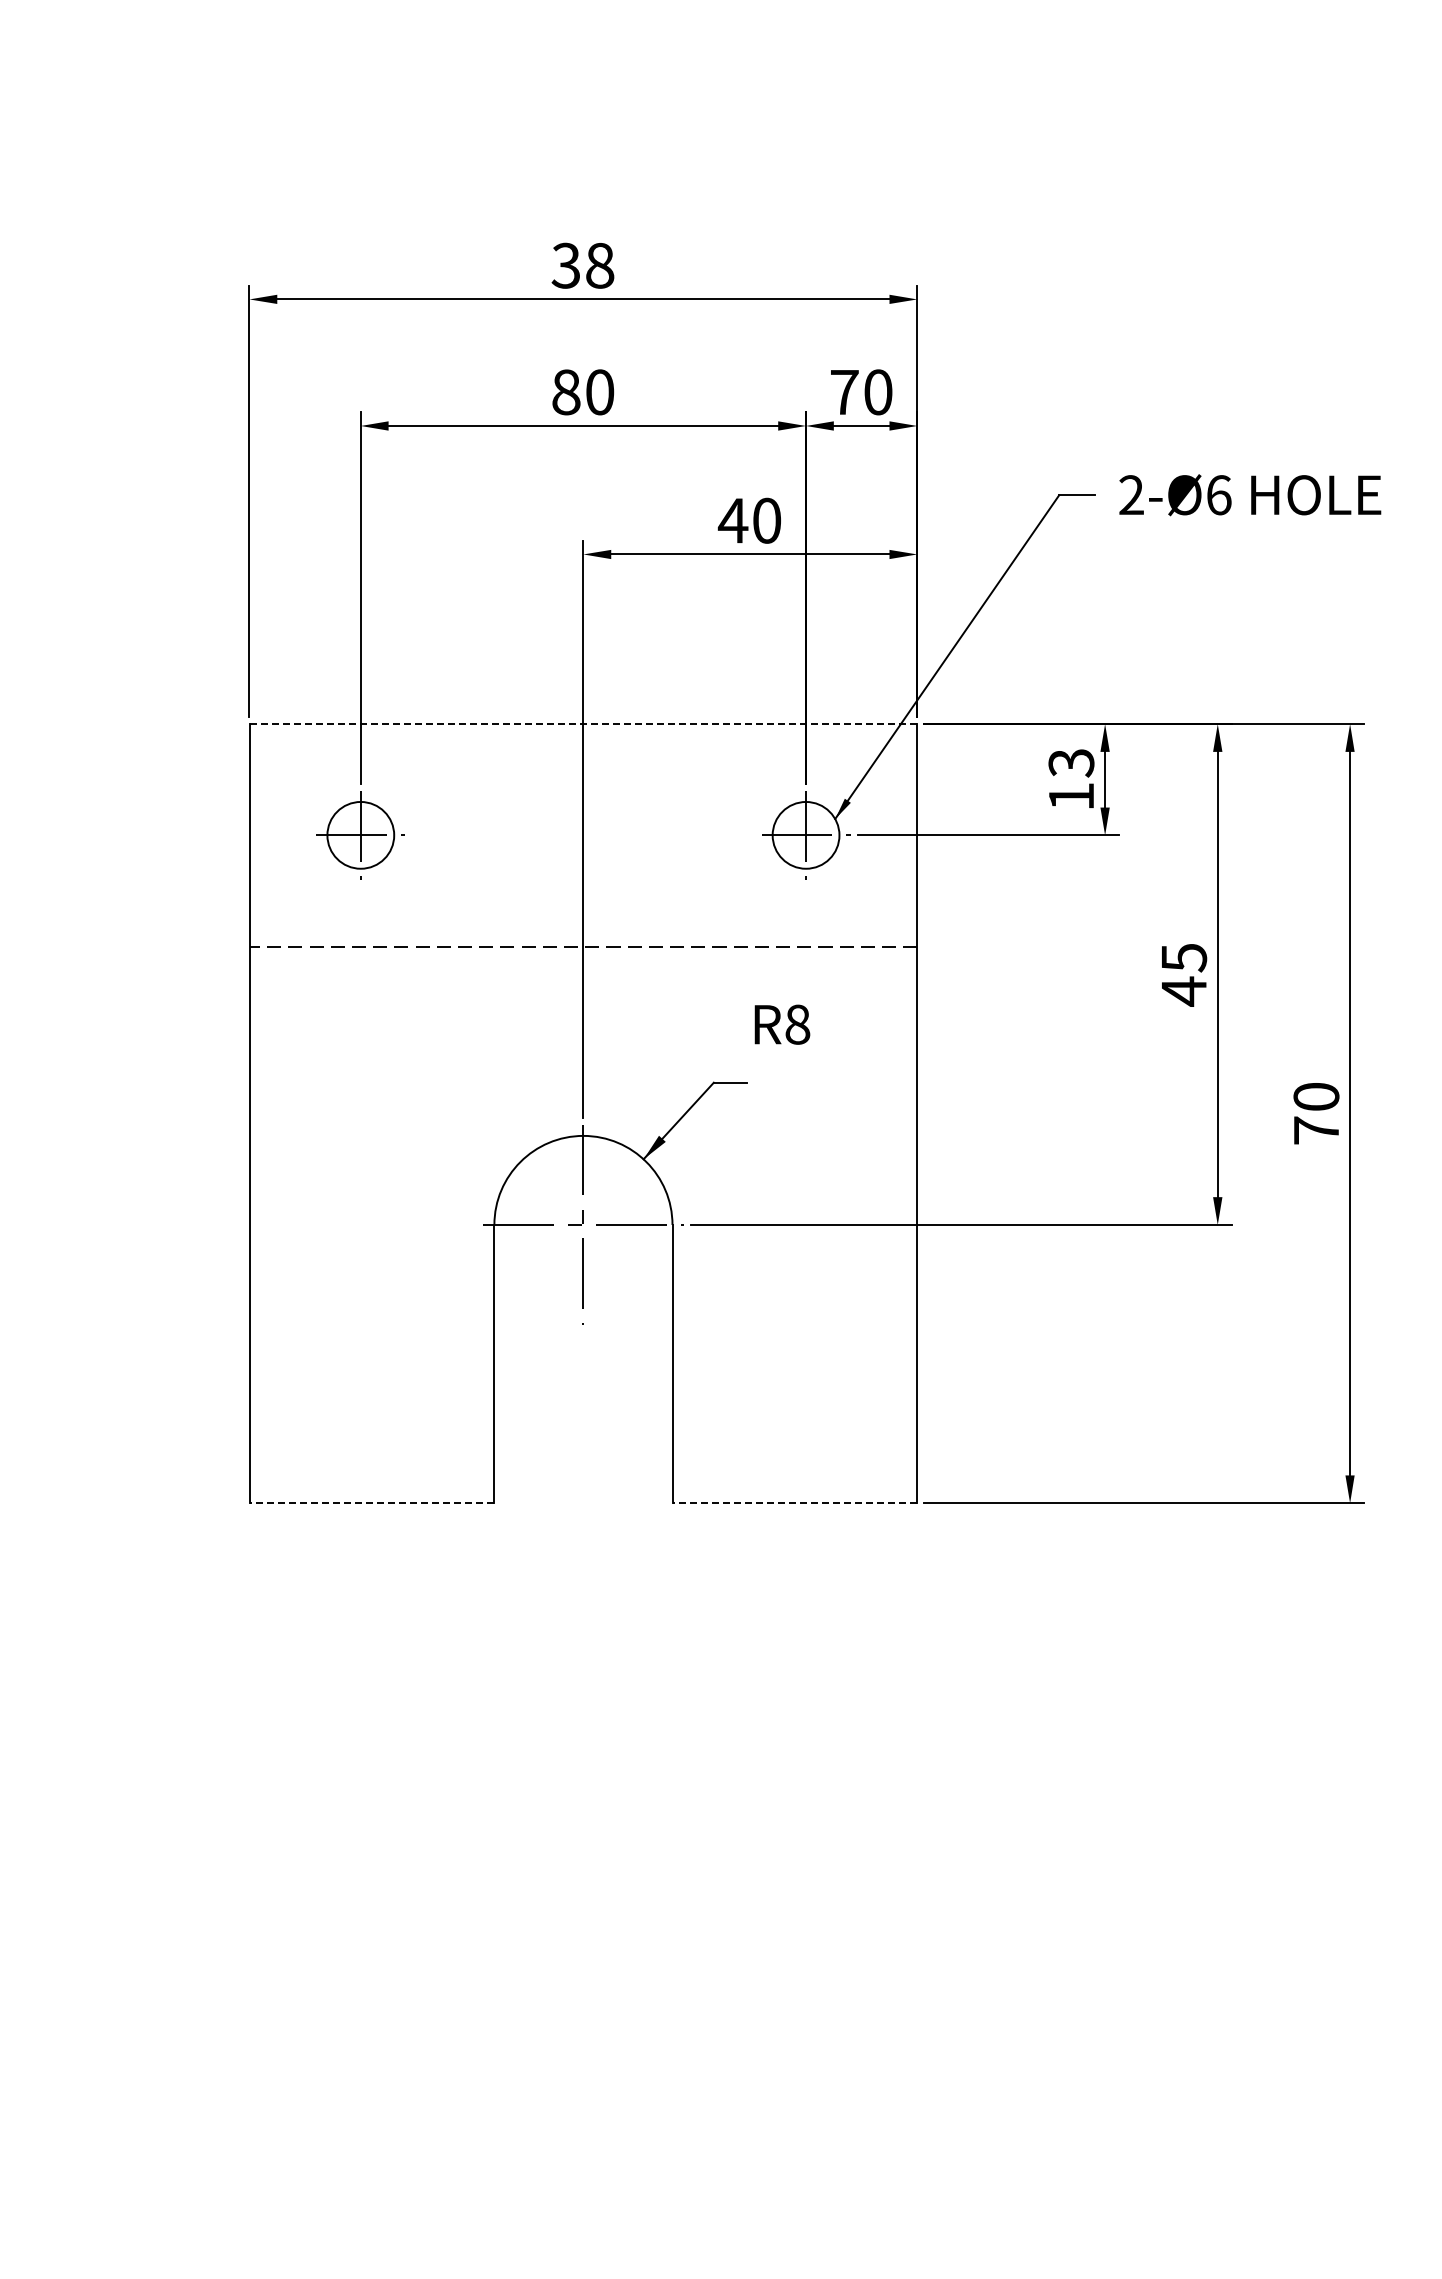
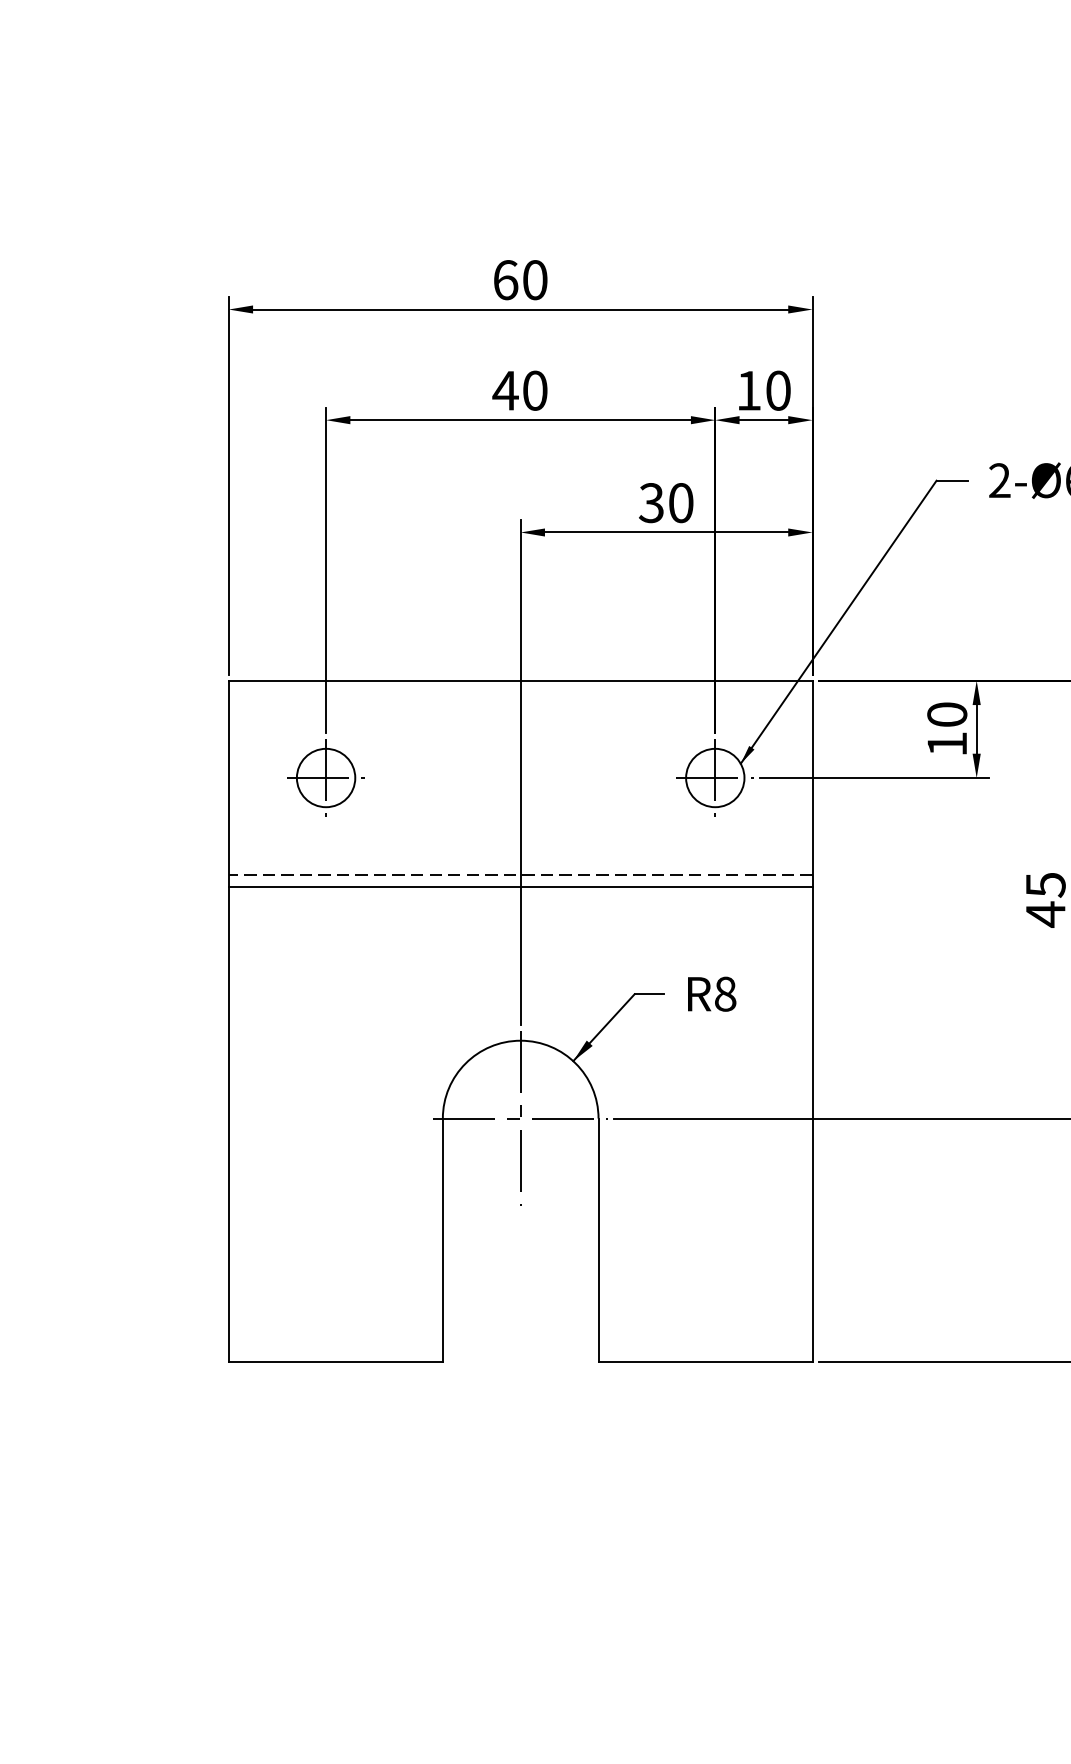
text: (582, 265) -> (519, 279), 38 -> 60
text: (565, 392) -> (505, 390), 80 -> 40
text: (844, 392) -> (748, 390), 70 -> 10
text: (732, 520) -> (650, 502), 40 -> 30
line: (583, 724) -> (520, 681), dashed -> solid
text: (1071, 763) -> (947, 715), 13 -> 10
line: (583, 960) -> (520, 887), added
text: (782, 1024) -> (712, 994), moved
line: (371, 1503) -> (335, 1362), dashed -> solid
line: (794, 1503) -> (705, 1362), dashed -> solid

